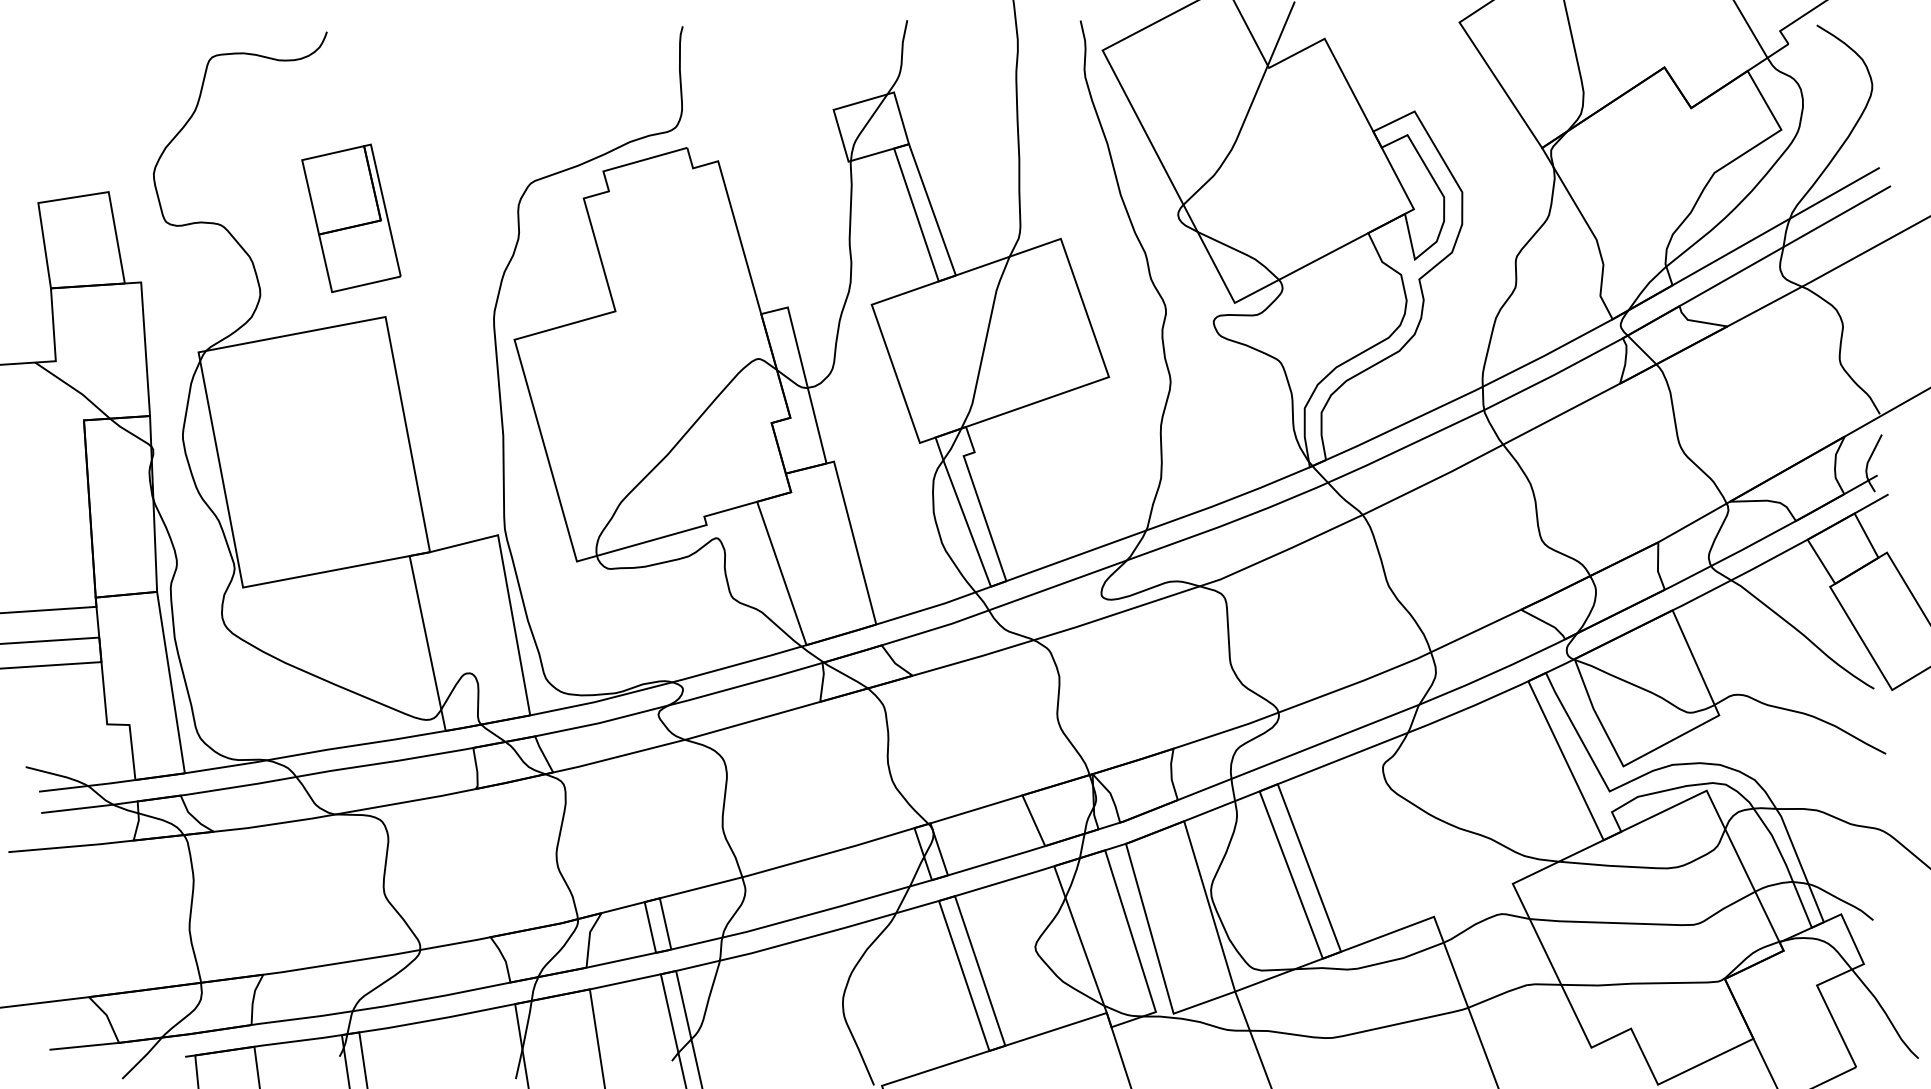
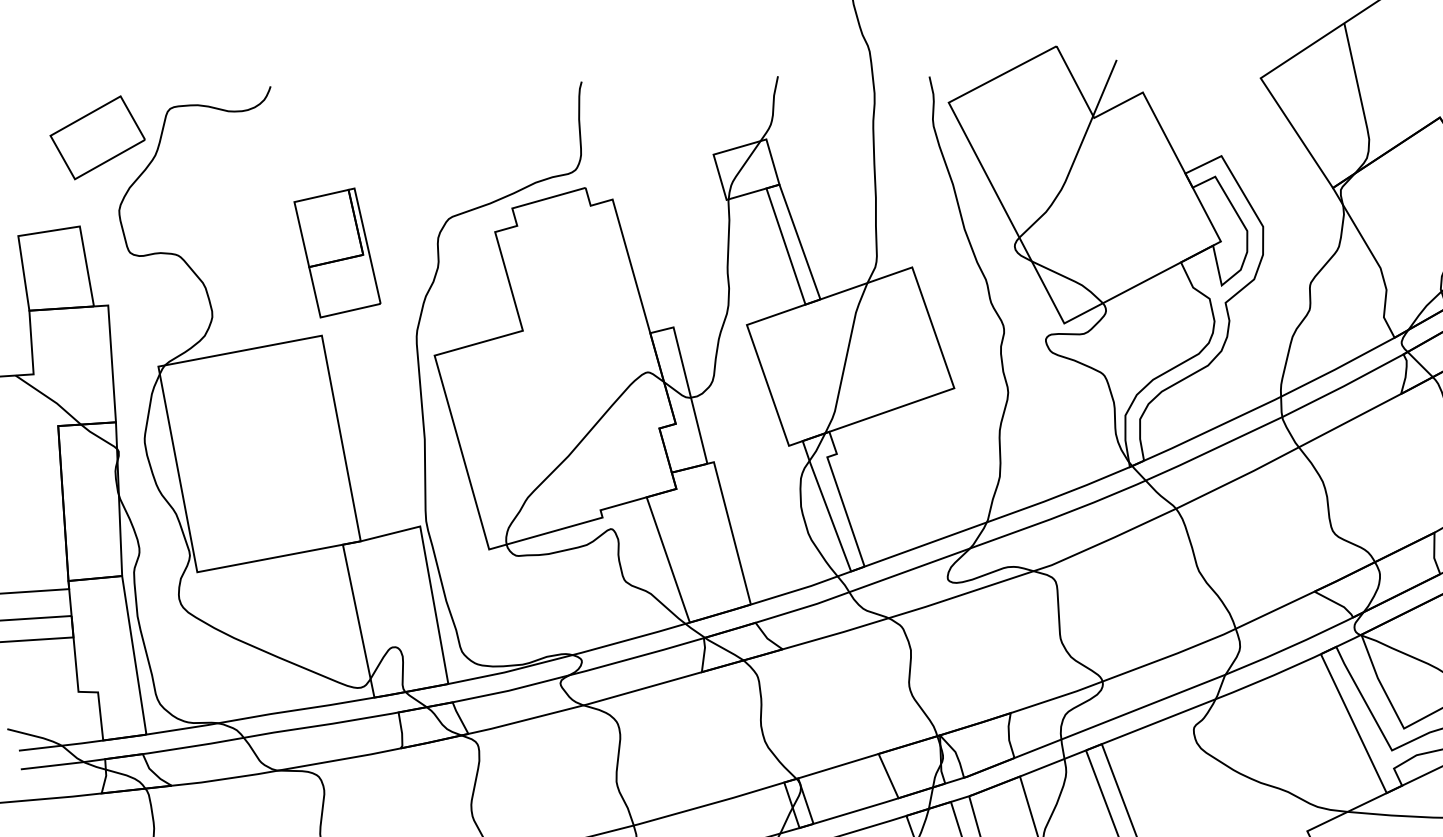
part: (128, 90) -> (97, 137), added
part: (351, 218) -> (337, 253), moved

